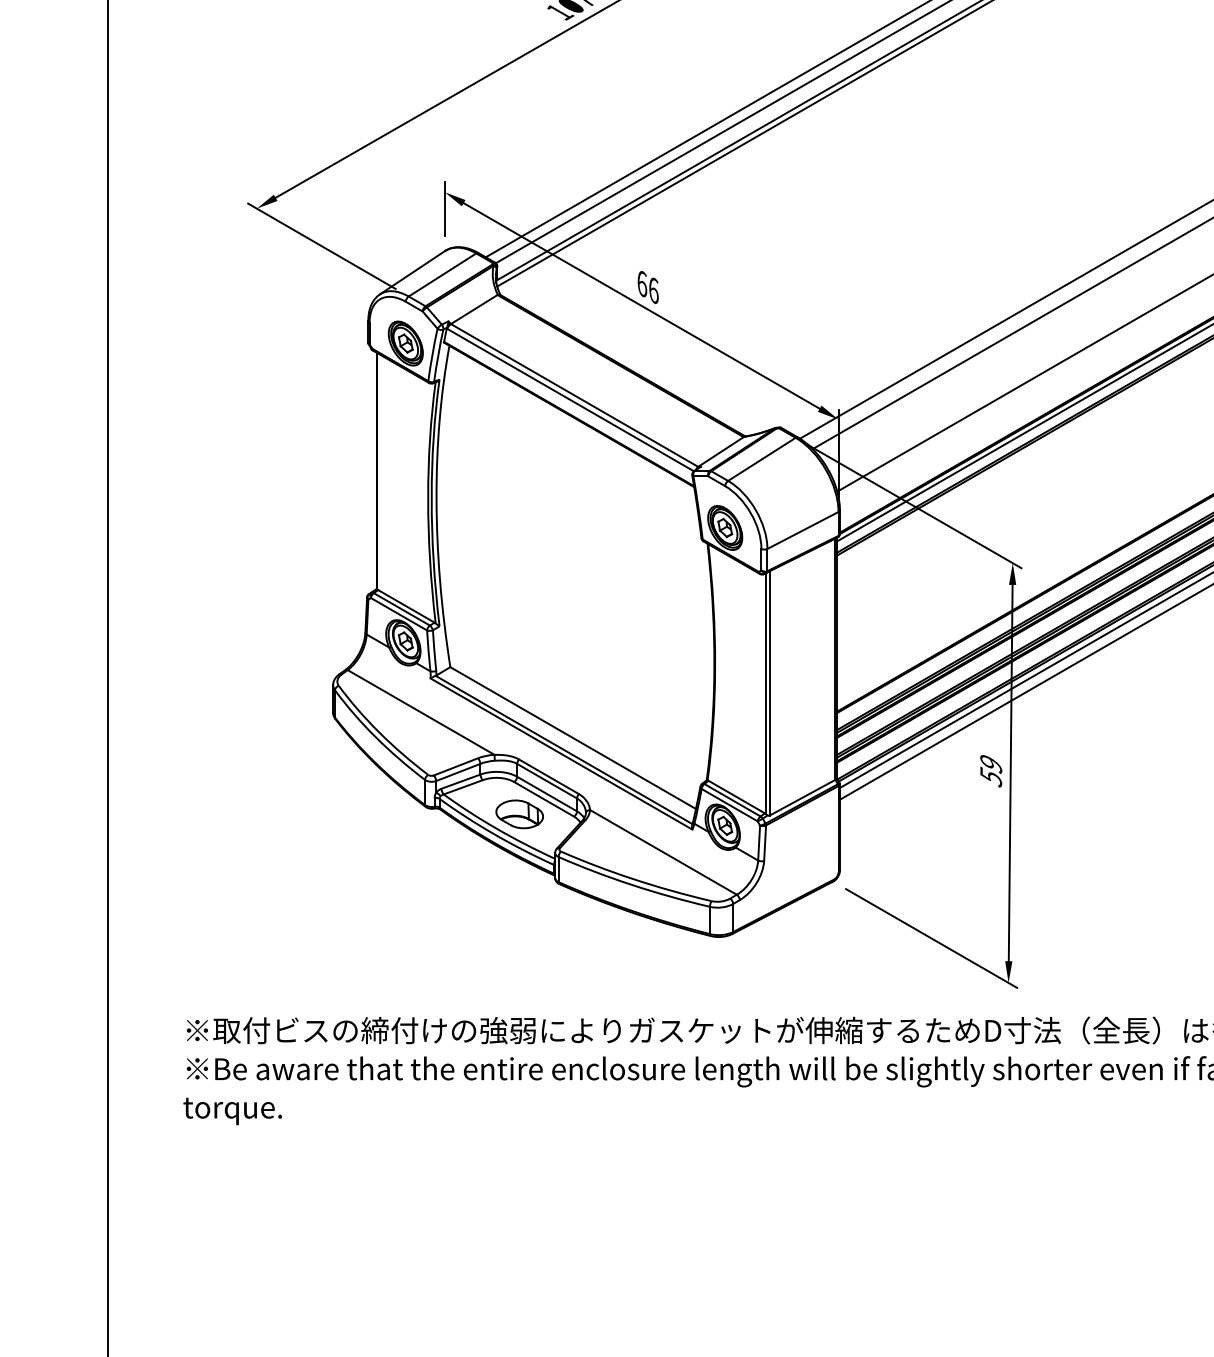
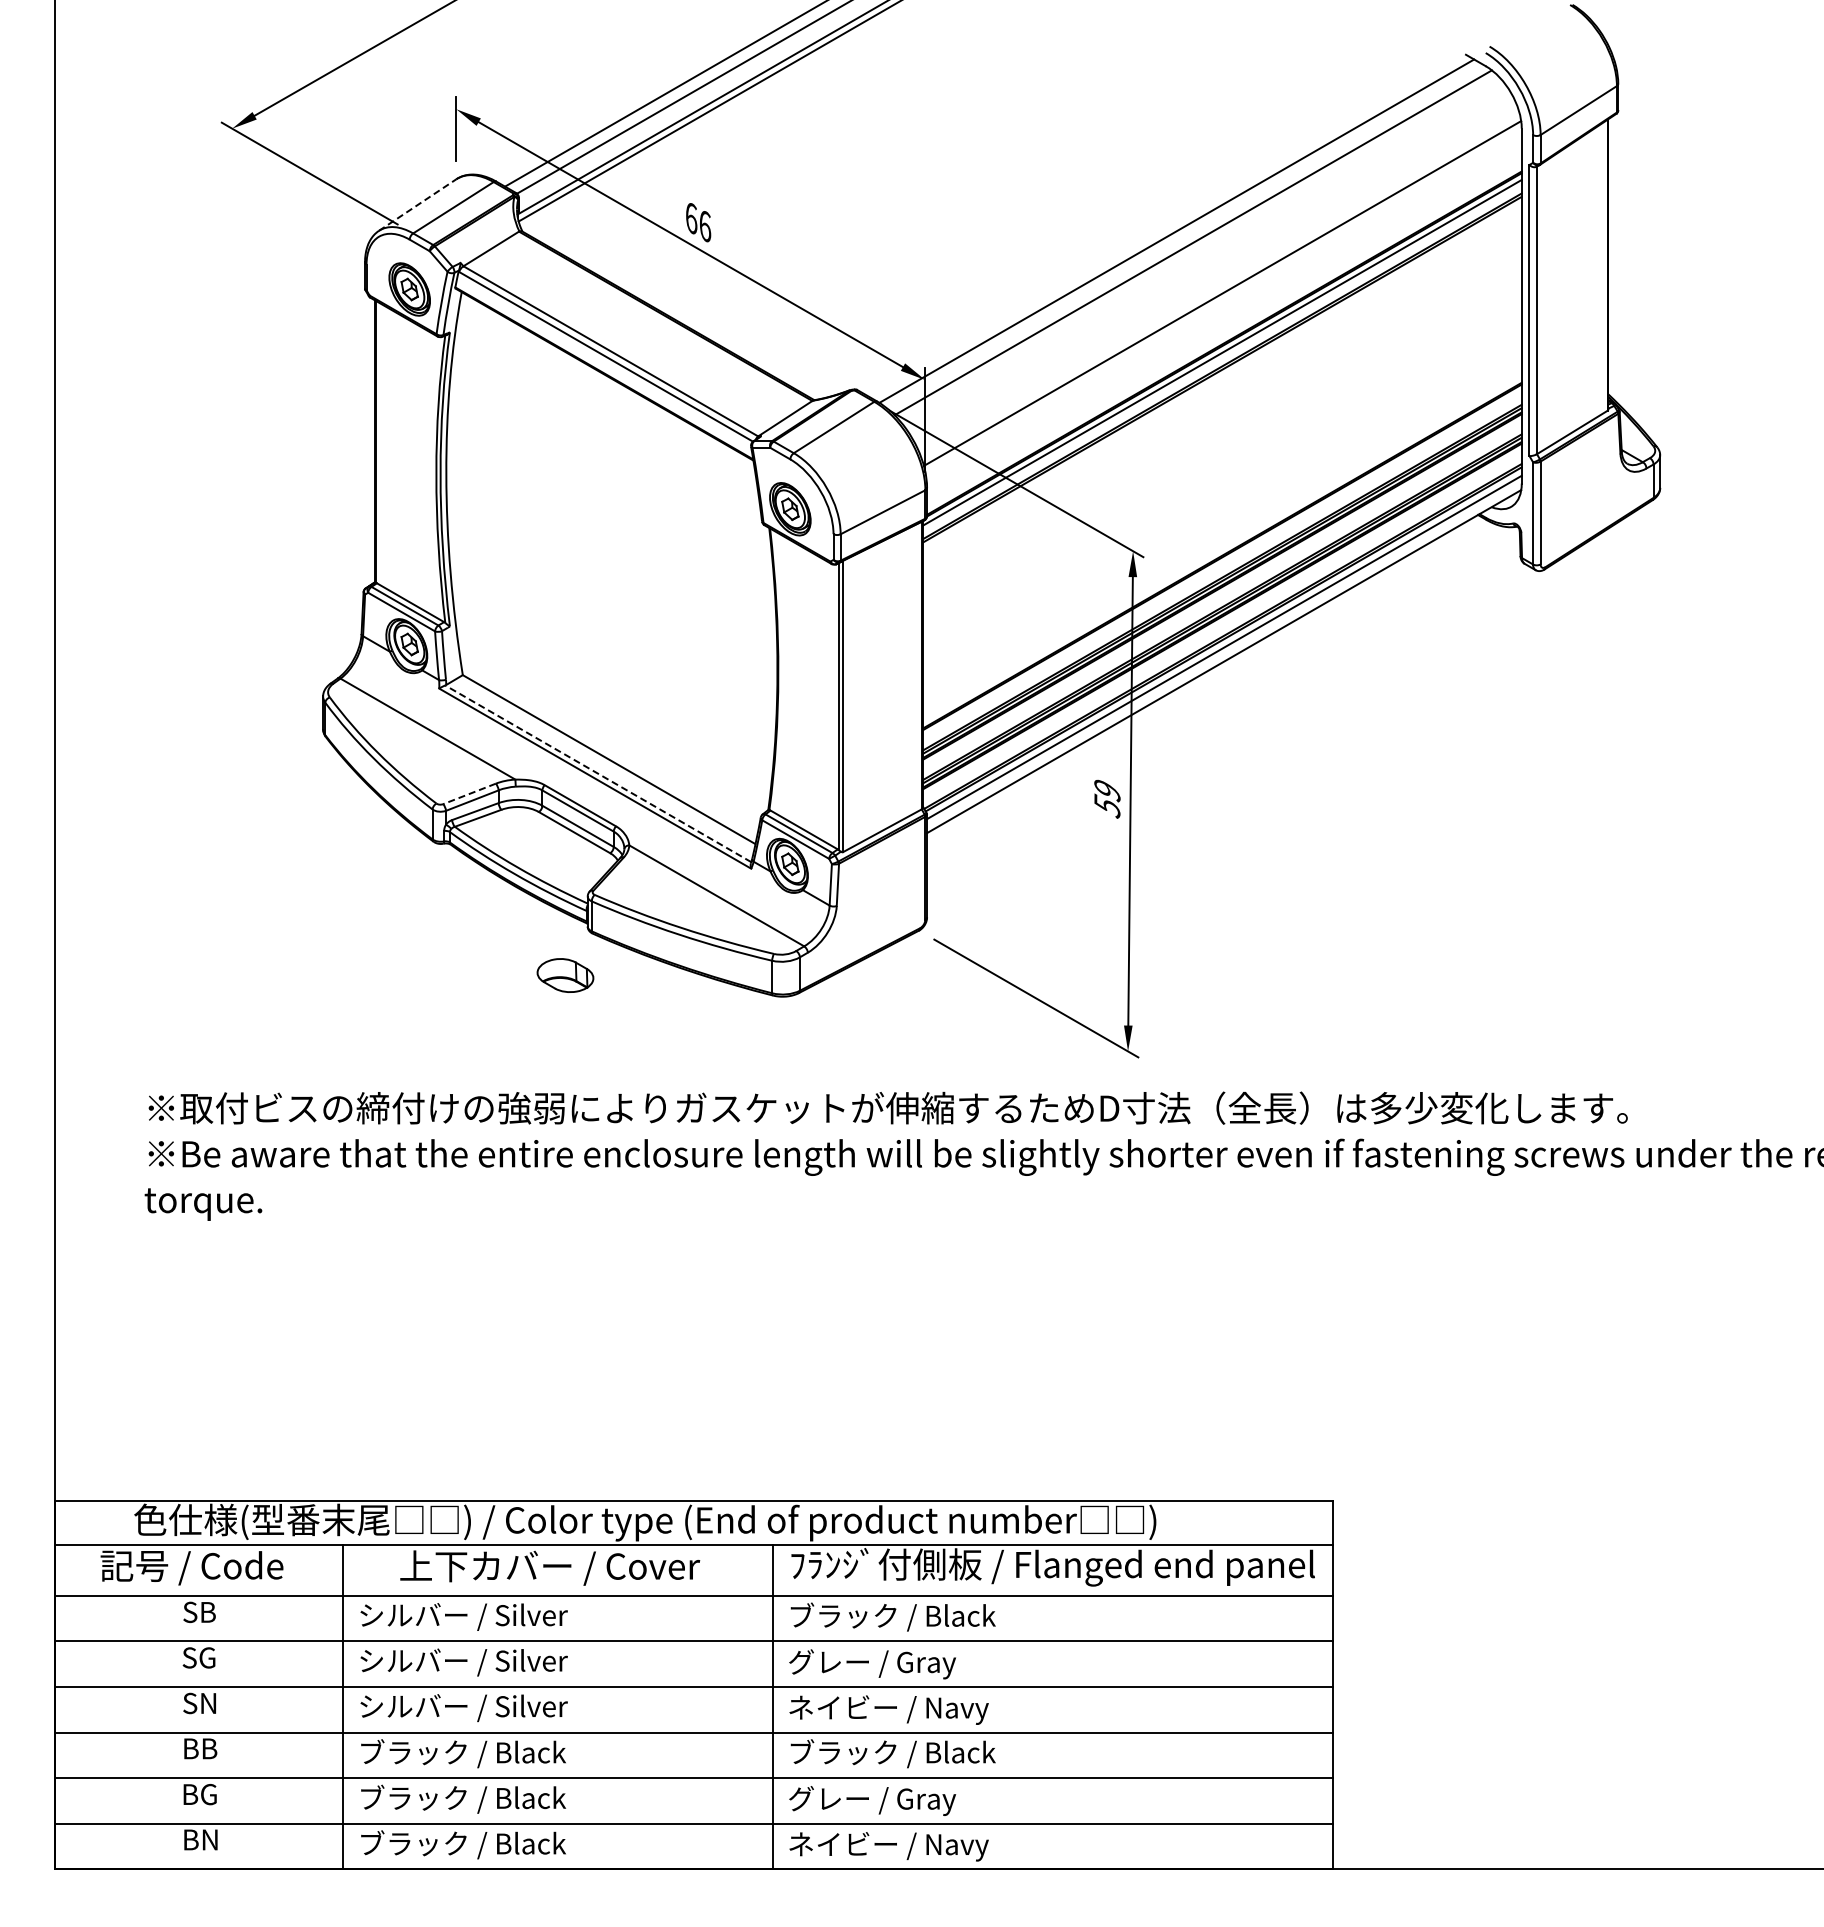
line: (412, 273) -> (417, 205), solid -> dashed
line: (564, 749) -> (598, 773), solid -> dashed
line: (455, 767) -> (469, 794), solid -> dashed
part: (519, 814) -> (565, 975), moved

